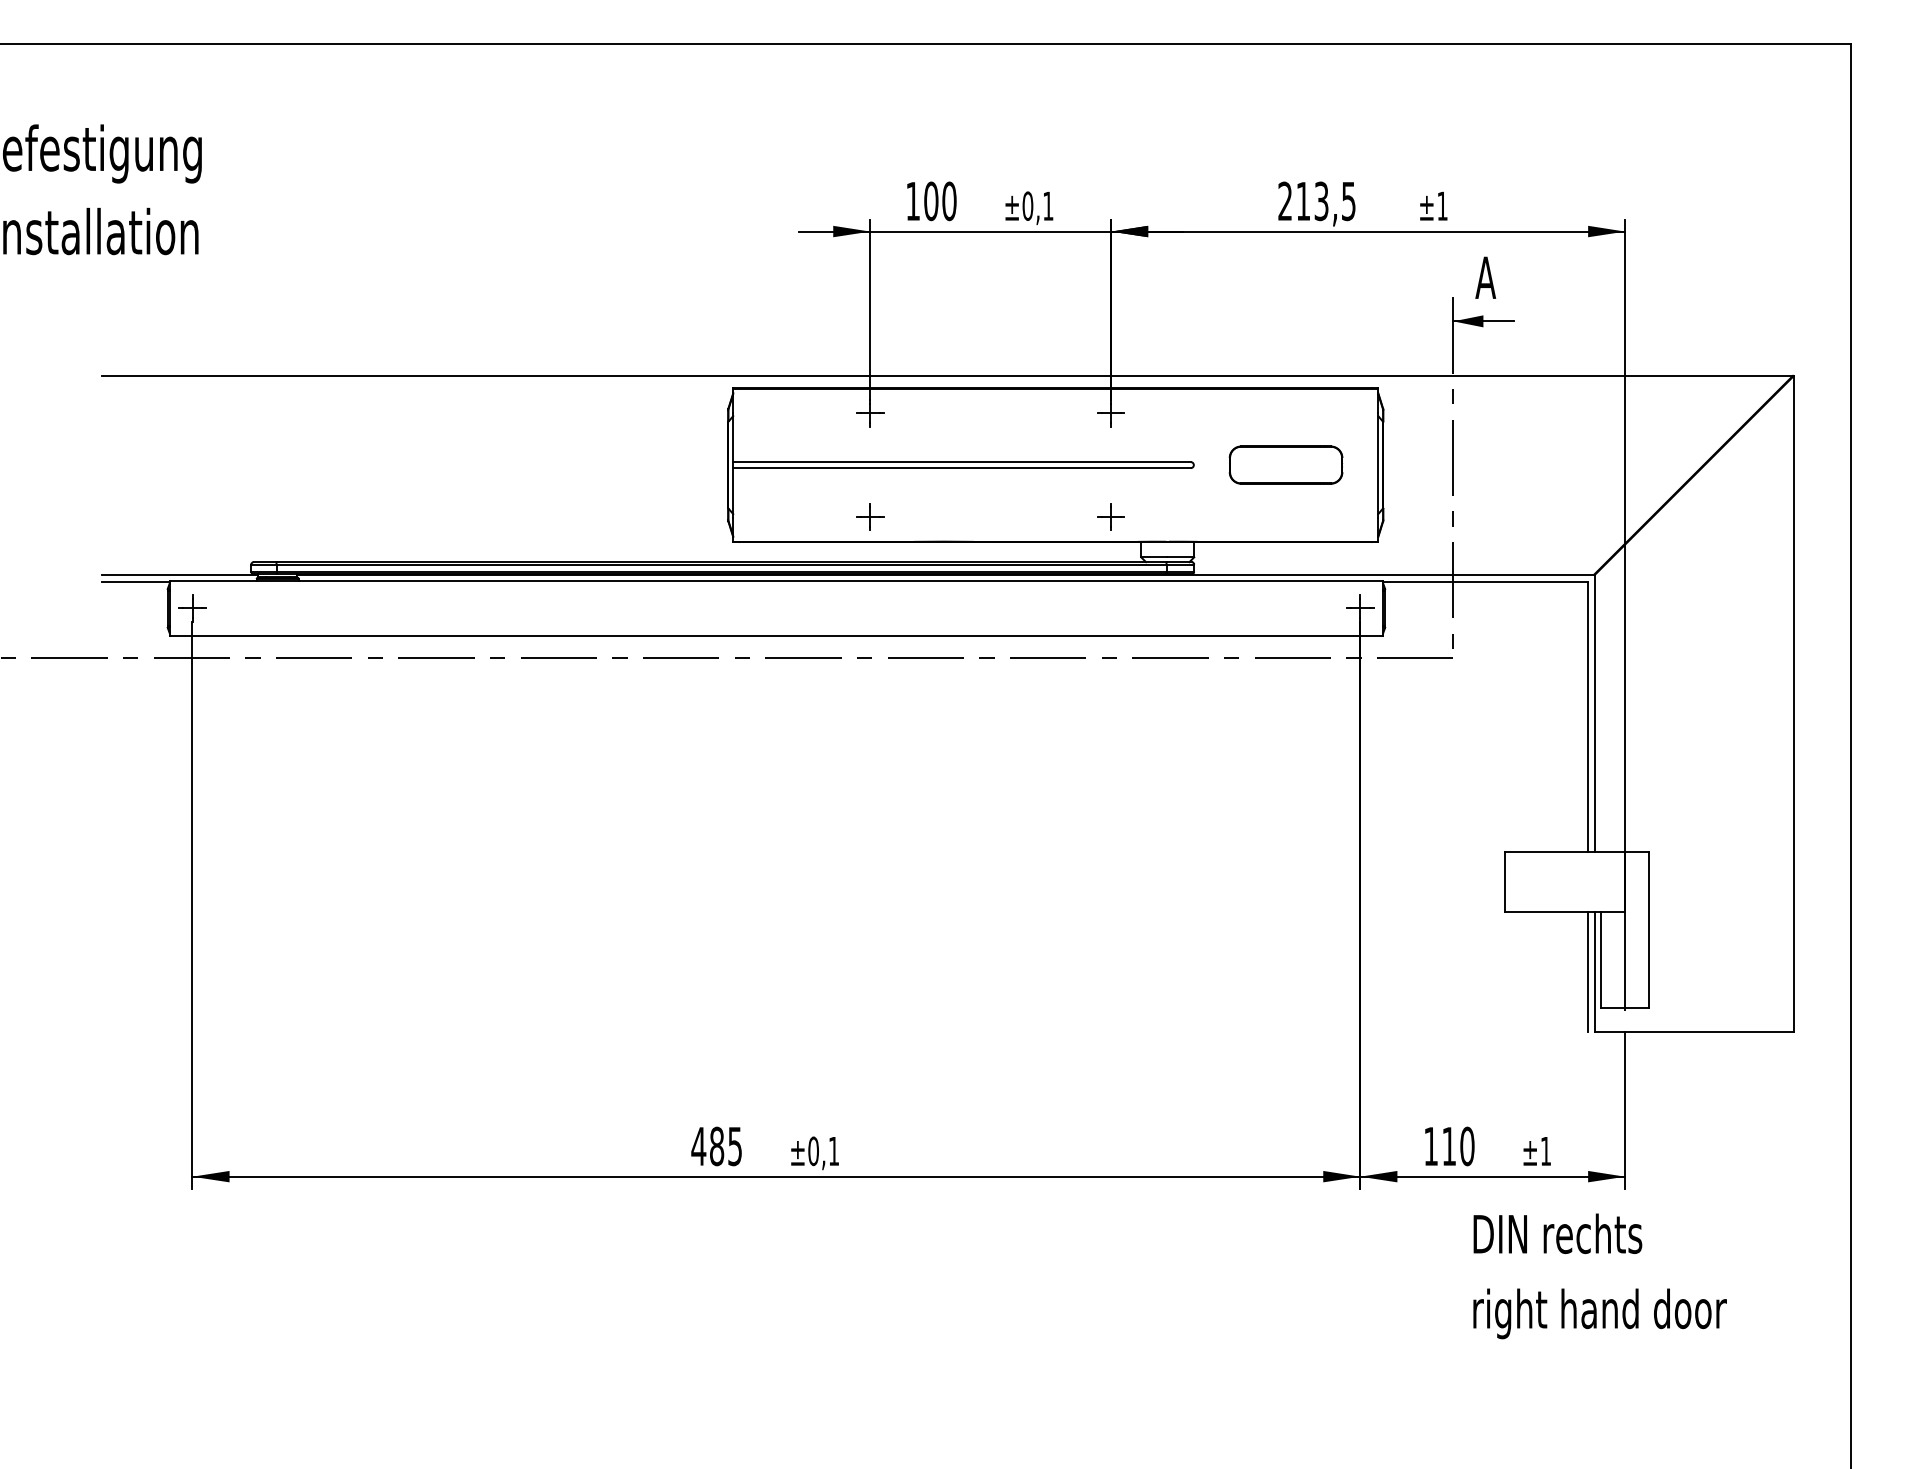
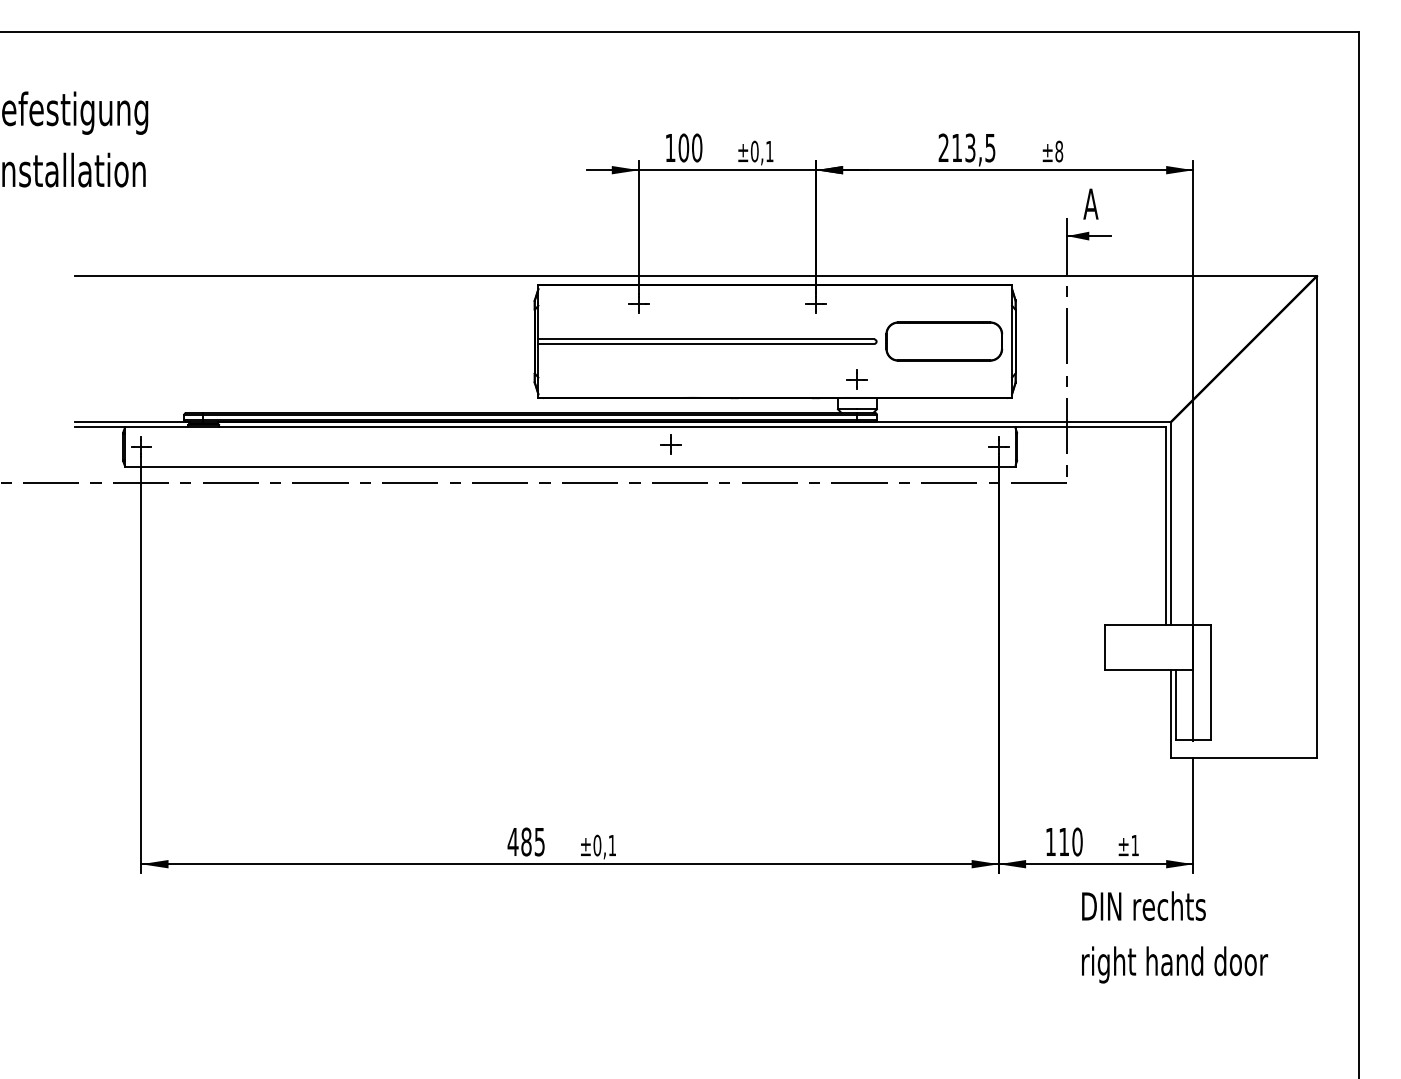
text: (1442, 206) -> (1059, 151), ±1 -> ±8
part: (1286, 464) -> (944, 341), size x1.4
part: (869, 516) -> (670, 444), moved
part: (1110, 516) -> (856, 379), moved
line: (1587, 971) -> (1165, 713), removed

